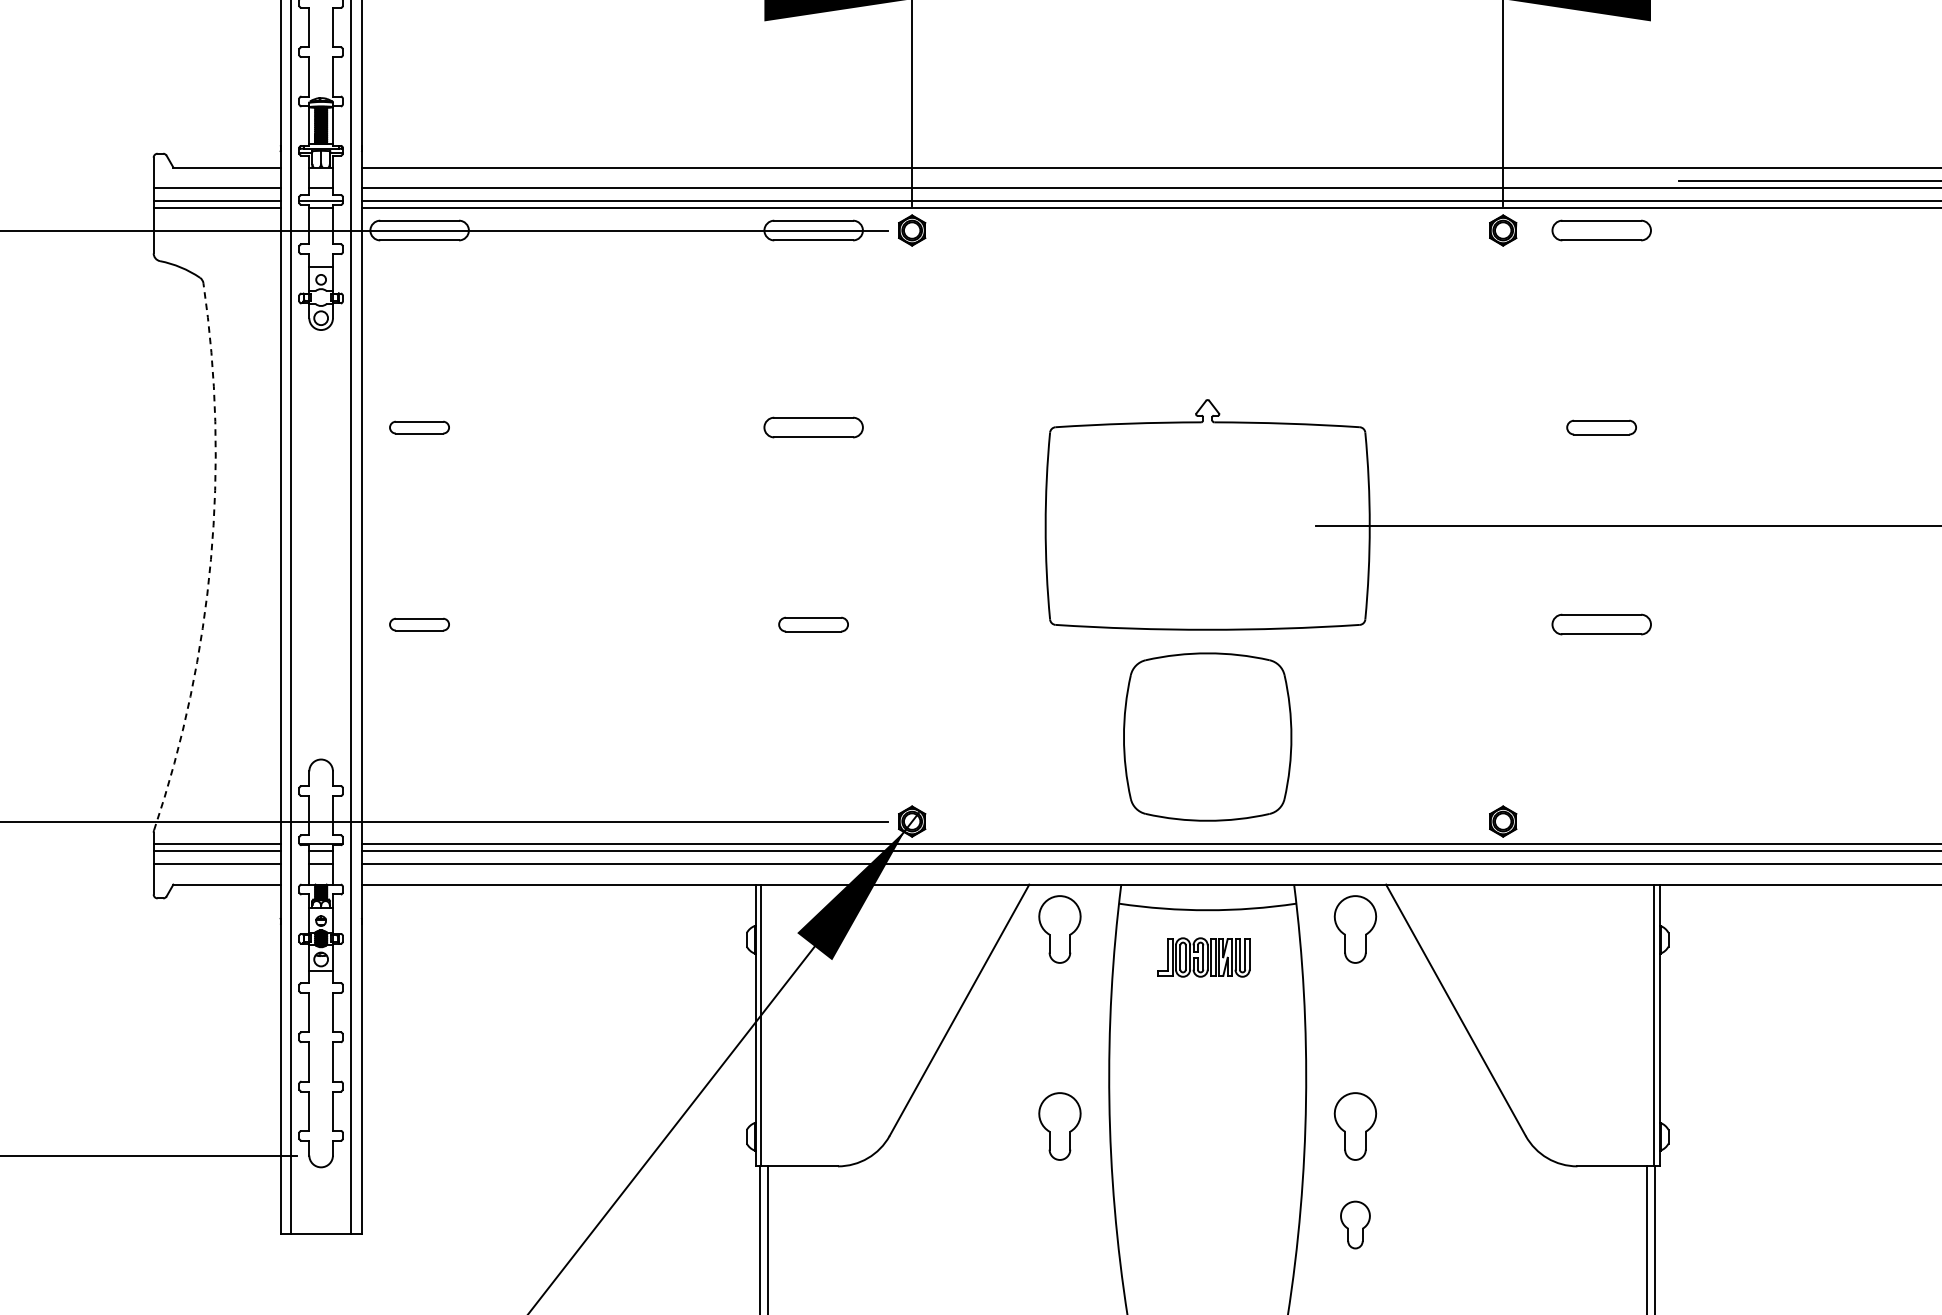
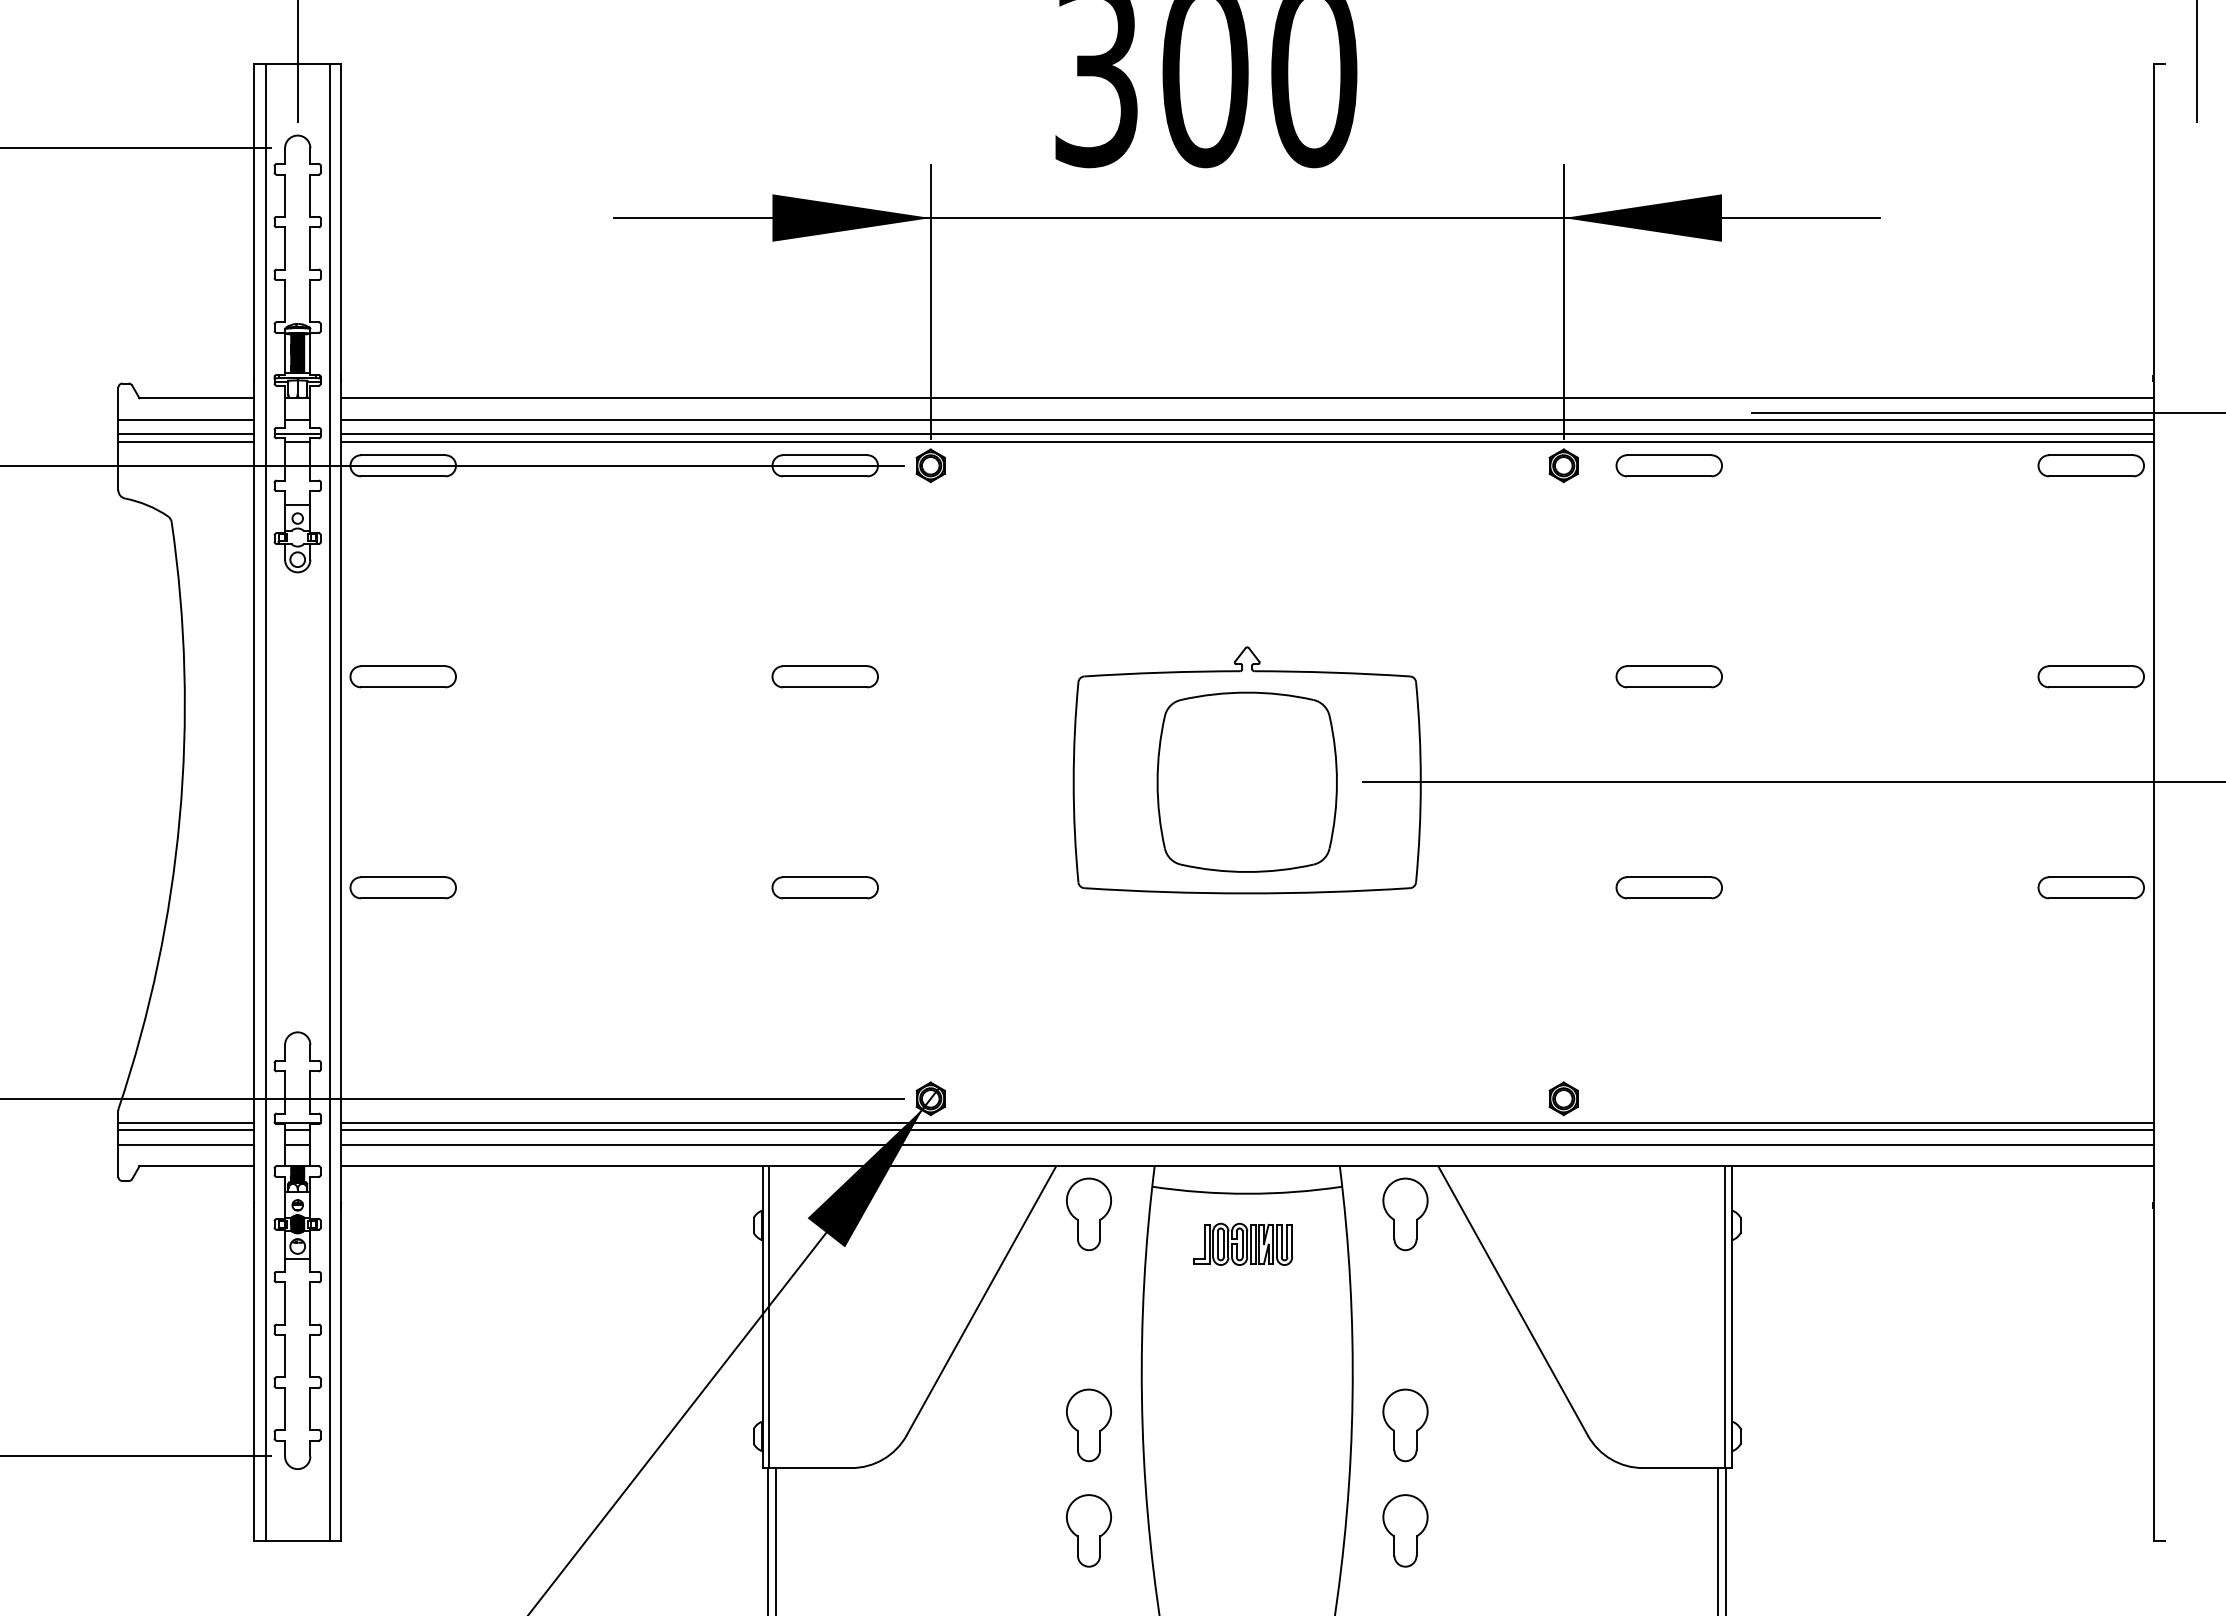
part: (418, 427) -> (402, 676), size x1.67
part: (1601, 427) -> (1668, 676), size x1.43
arc: (210, 559) -> (179, 818), dashed -> solid
part: (418, 624) -> (402, 887), size x1.67
part: (812, 624) -> (824, 887), size x1.43
part: (1207, 736) -> (1246, 781), moved
part: (1060, 1224) -> (1089, 1530), added
part: (1355, 1224) -> (1405, 1530), size x1.43

